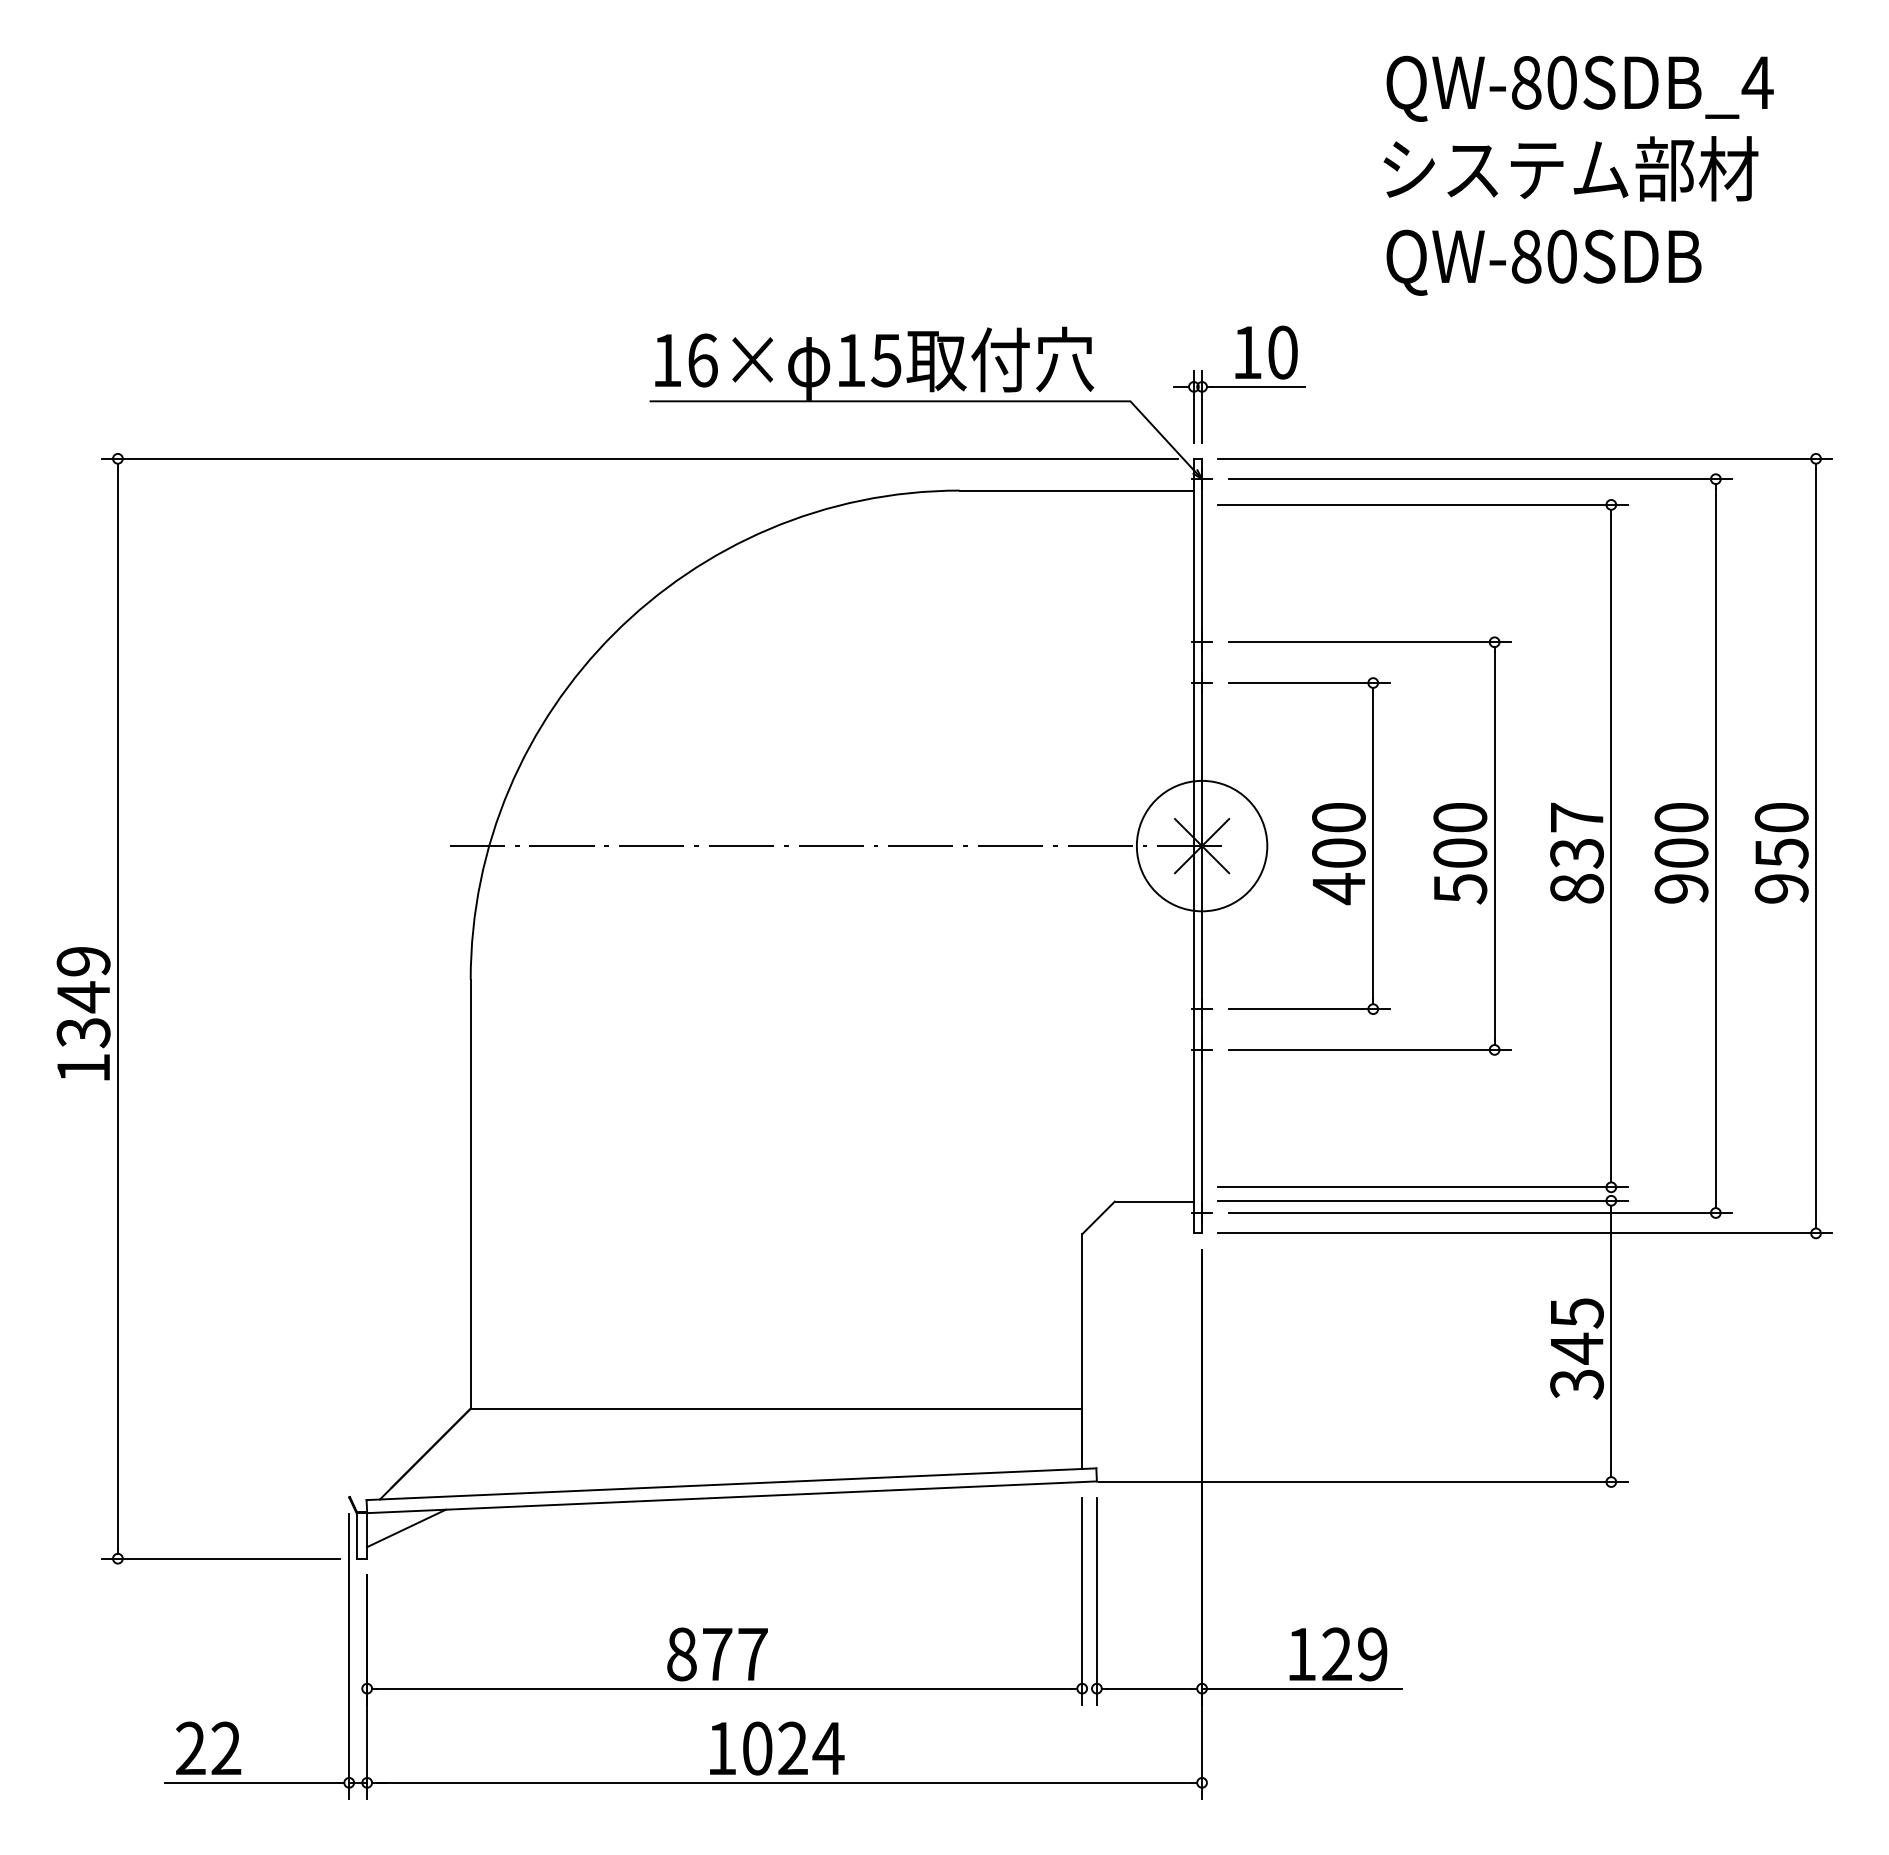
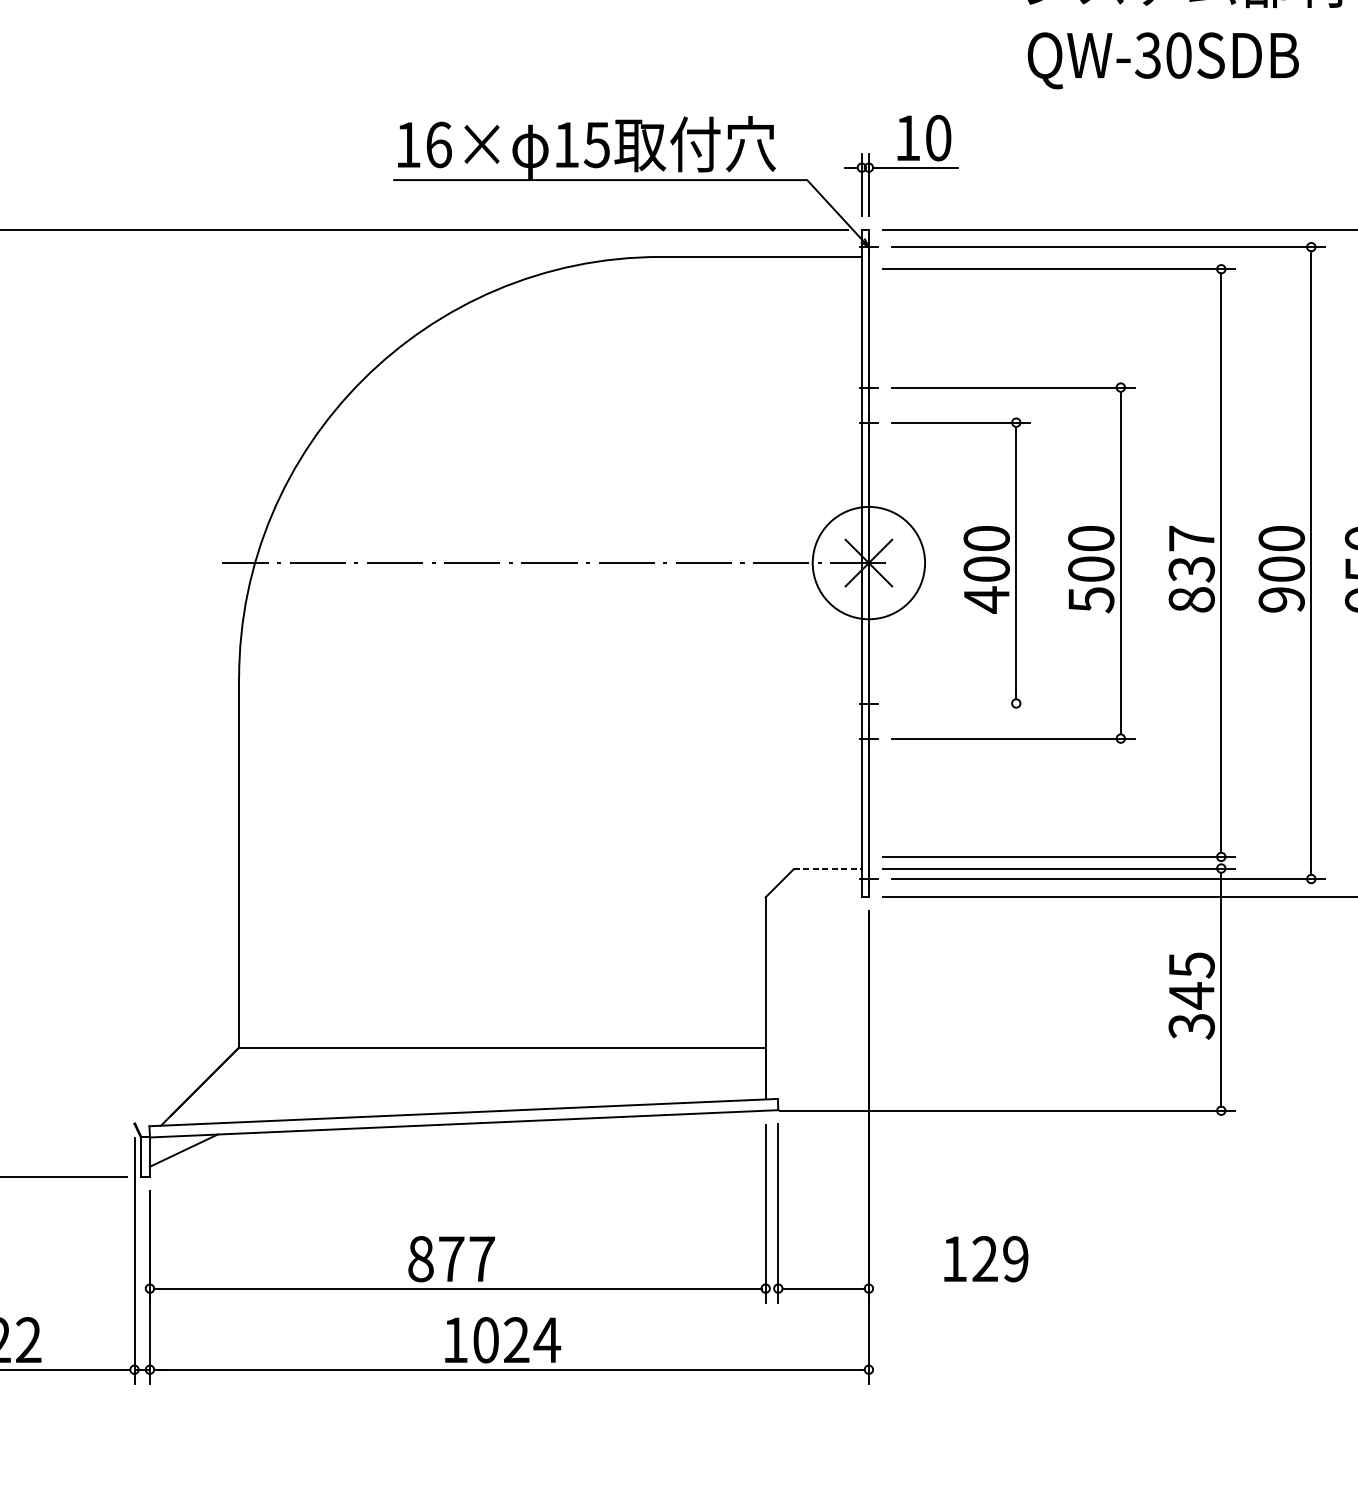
text: (1526, 256) -> (1148, 55), QW-80SDB -> QW-30SDB
line: (1308, 1009) -> (960, 703), removed
line: (1154, 1201) -> (827, 869), solid -> dashed
line: (1301, 1688) -> (954, 1288), removed

